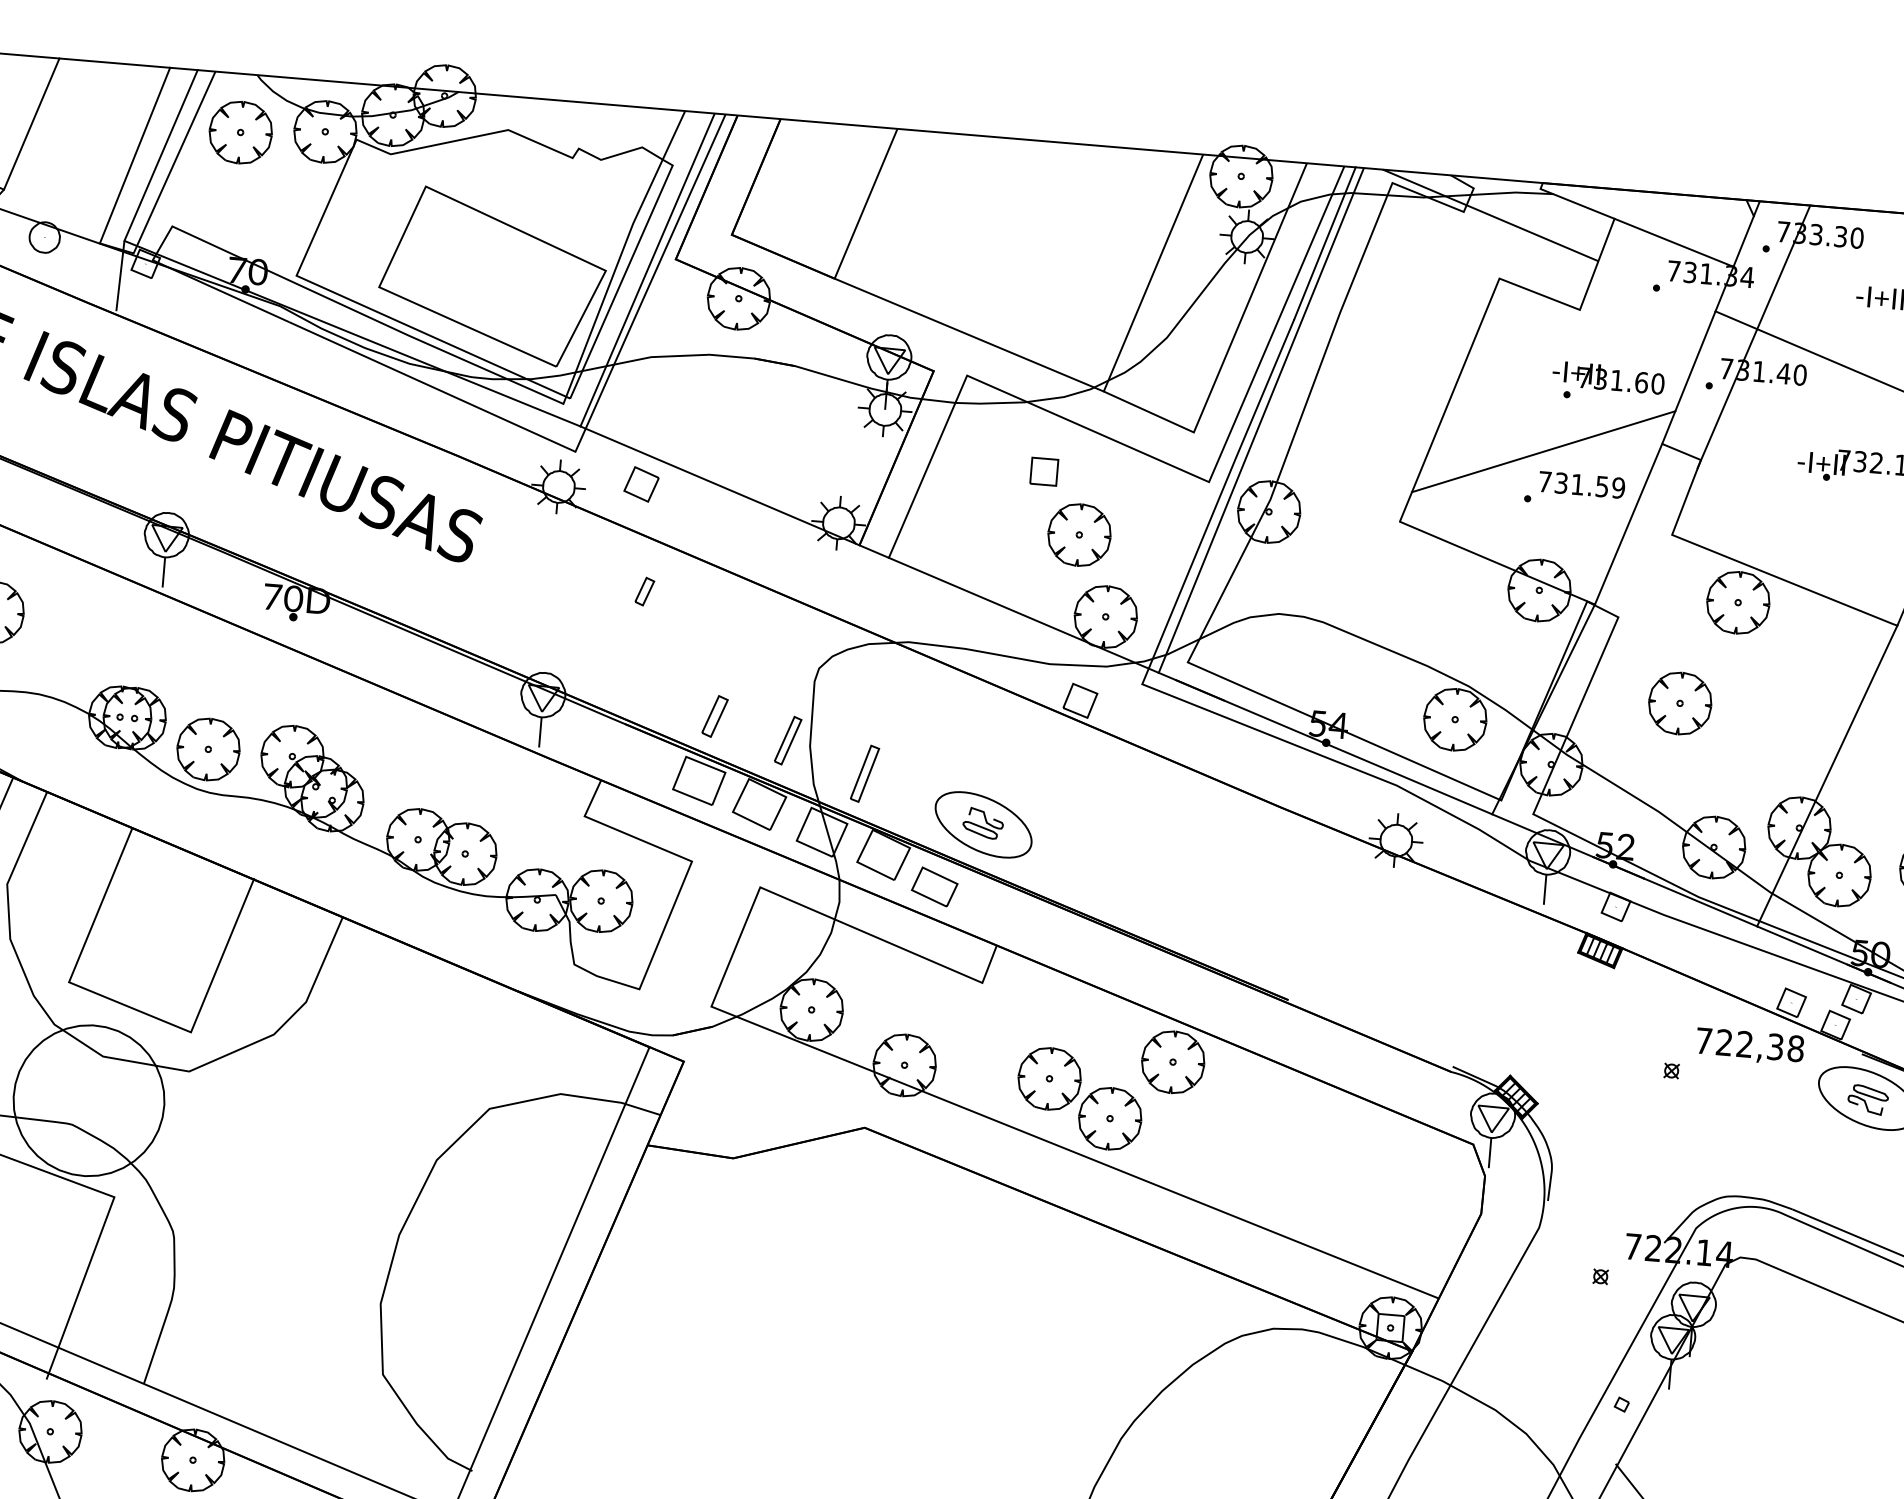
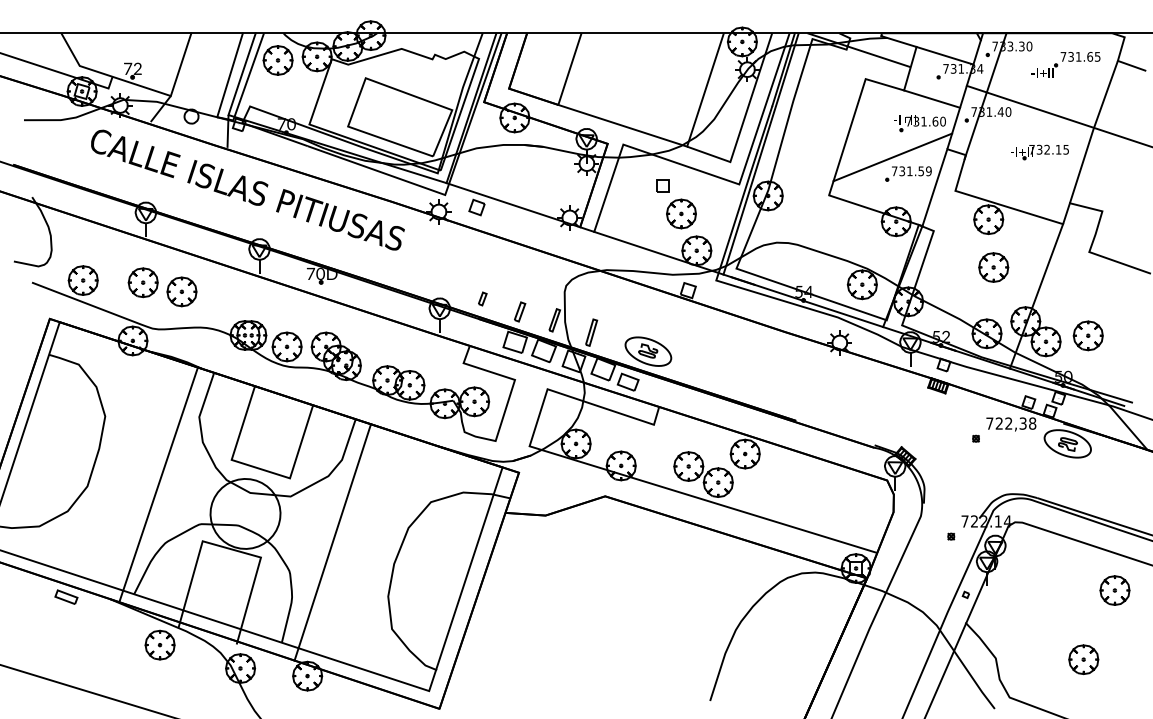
line: (1639, 332) -> (932, 98), added
part: (644, 590) -> (482, 298), moved
part: (1679, 703) -> (993, 267), moved
line: (270, 1177) -> (332, 542), added

